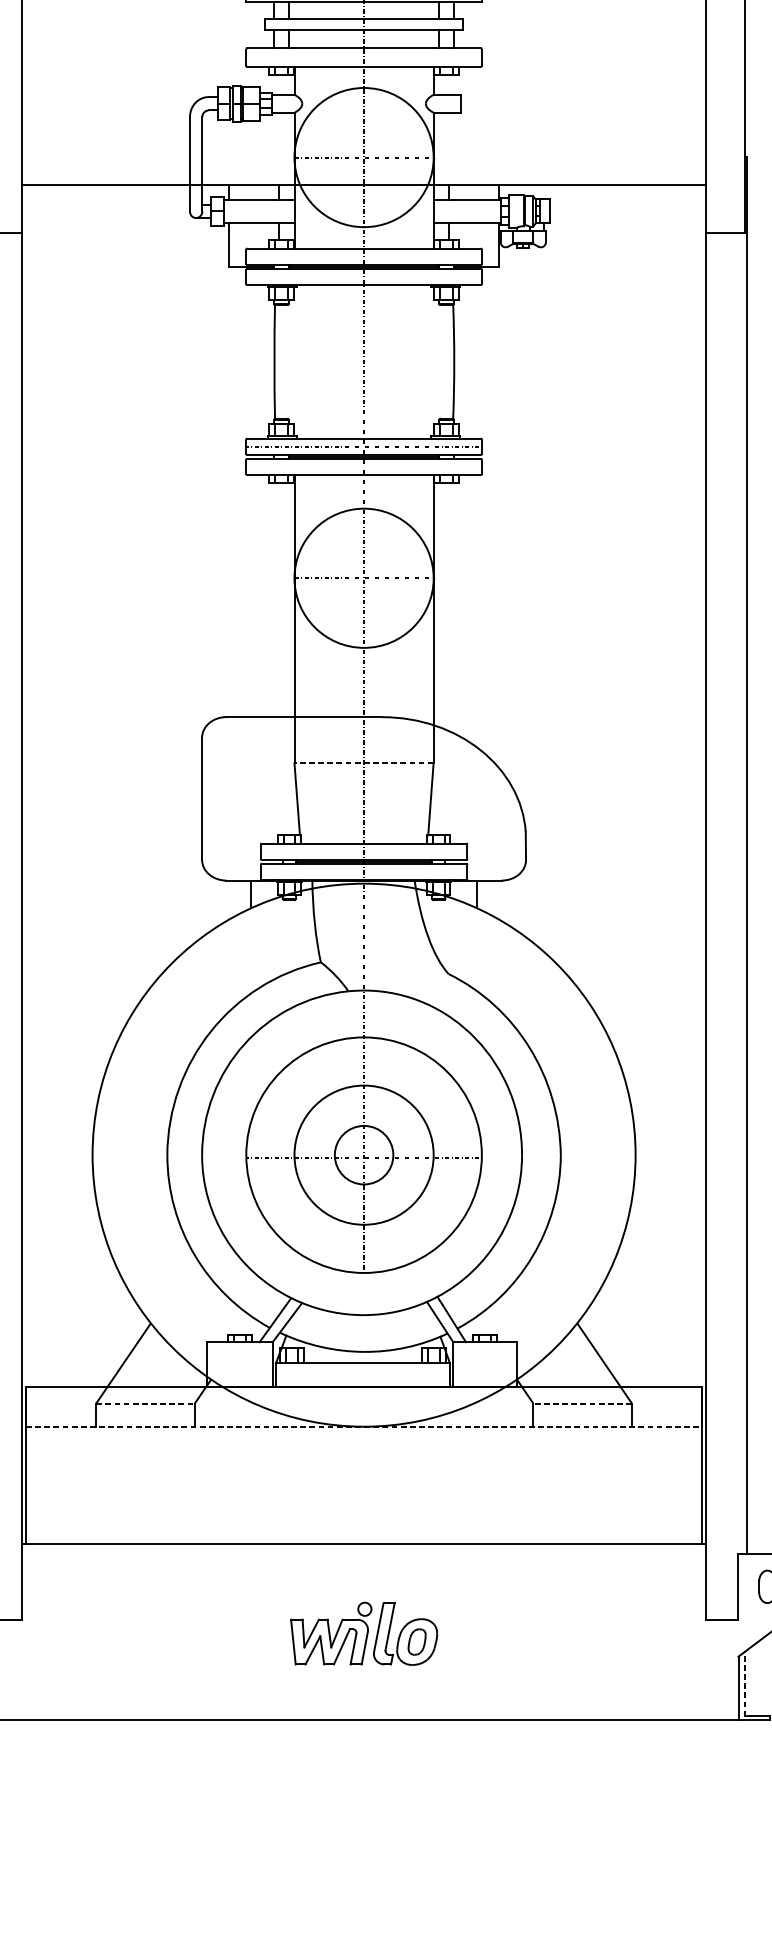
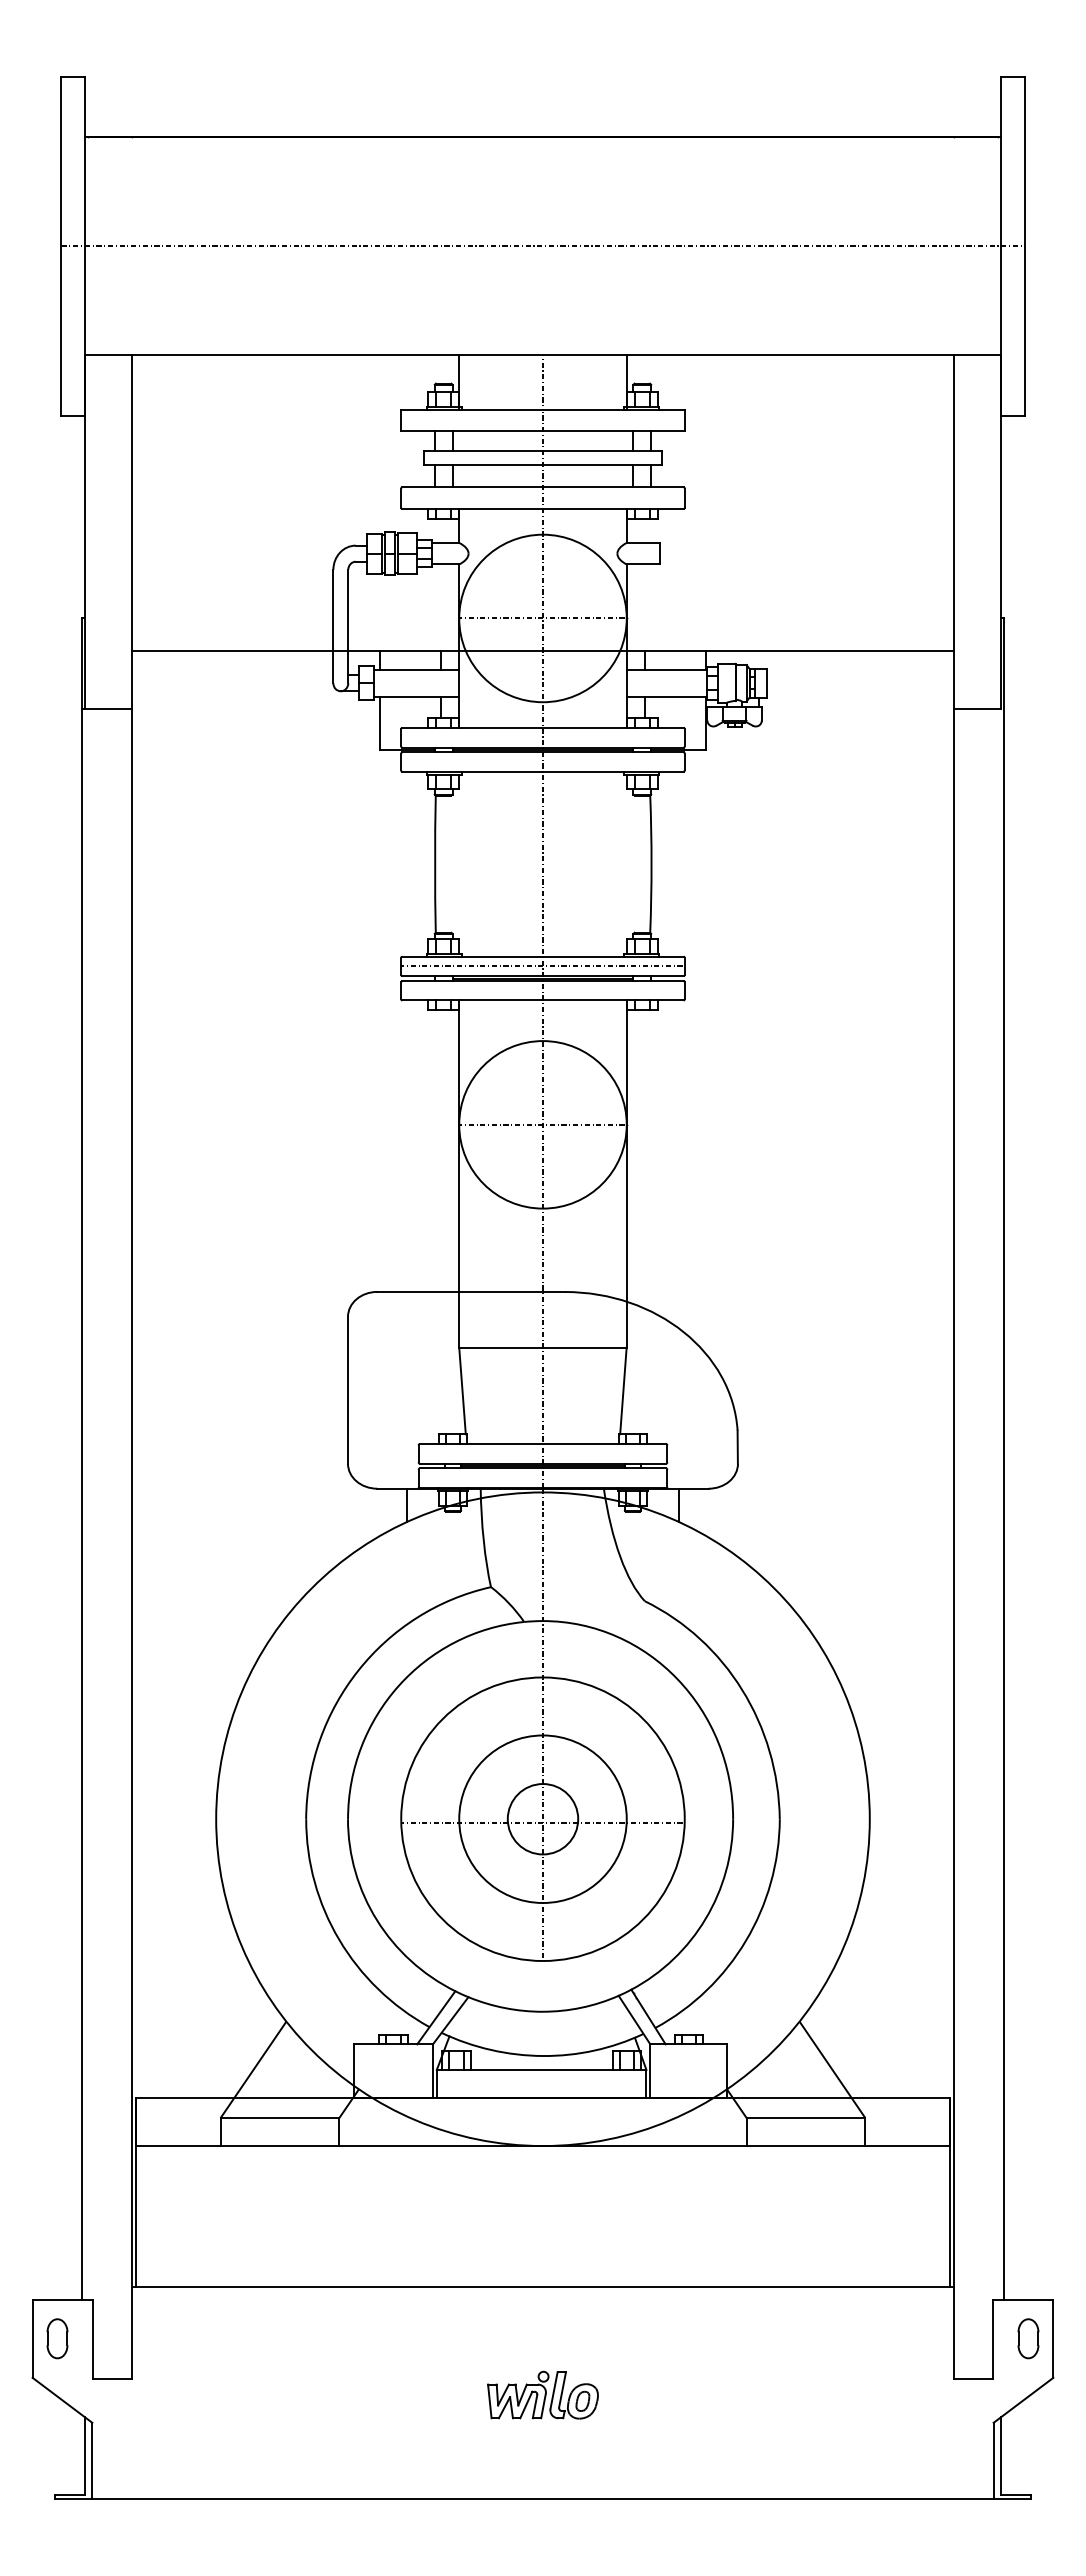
line: (363, 763) -> (542, 1347), dashed -> solid
line: (146, 1403) -> (280, 2118), dashed -> solid
line: (582, 1403) -> (805, 2118), dashed -> solid
line: (364, 1427) -> (543, 2146), dashed -> solid
part: (363, 1633) -> (542, 2394), size x0.62
line: (745, 1684) -> (1001, 2456), dashed -> solid

